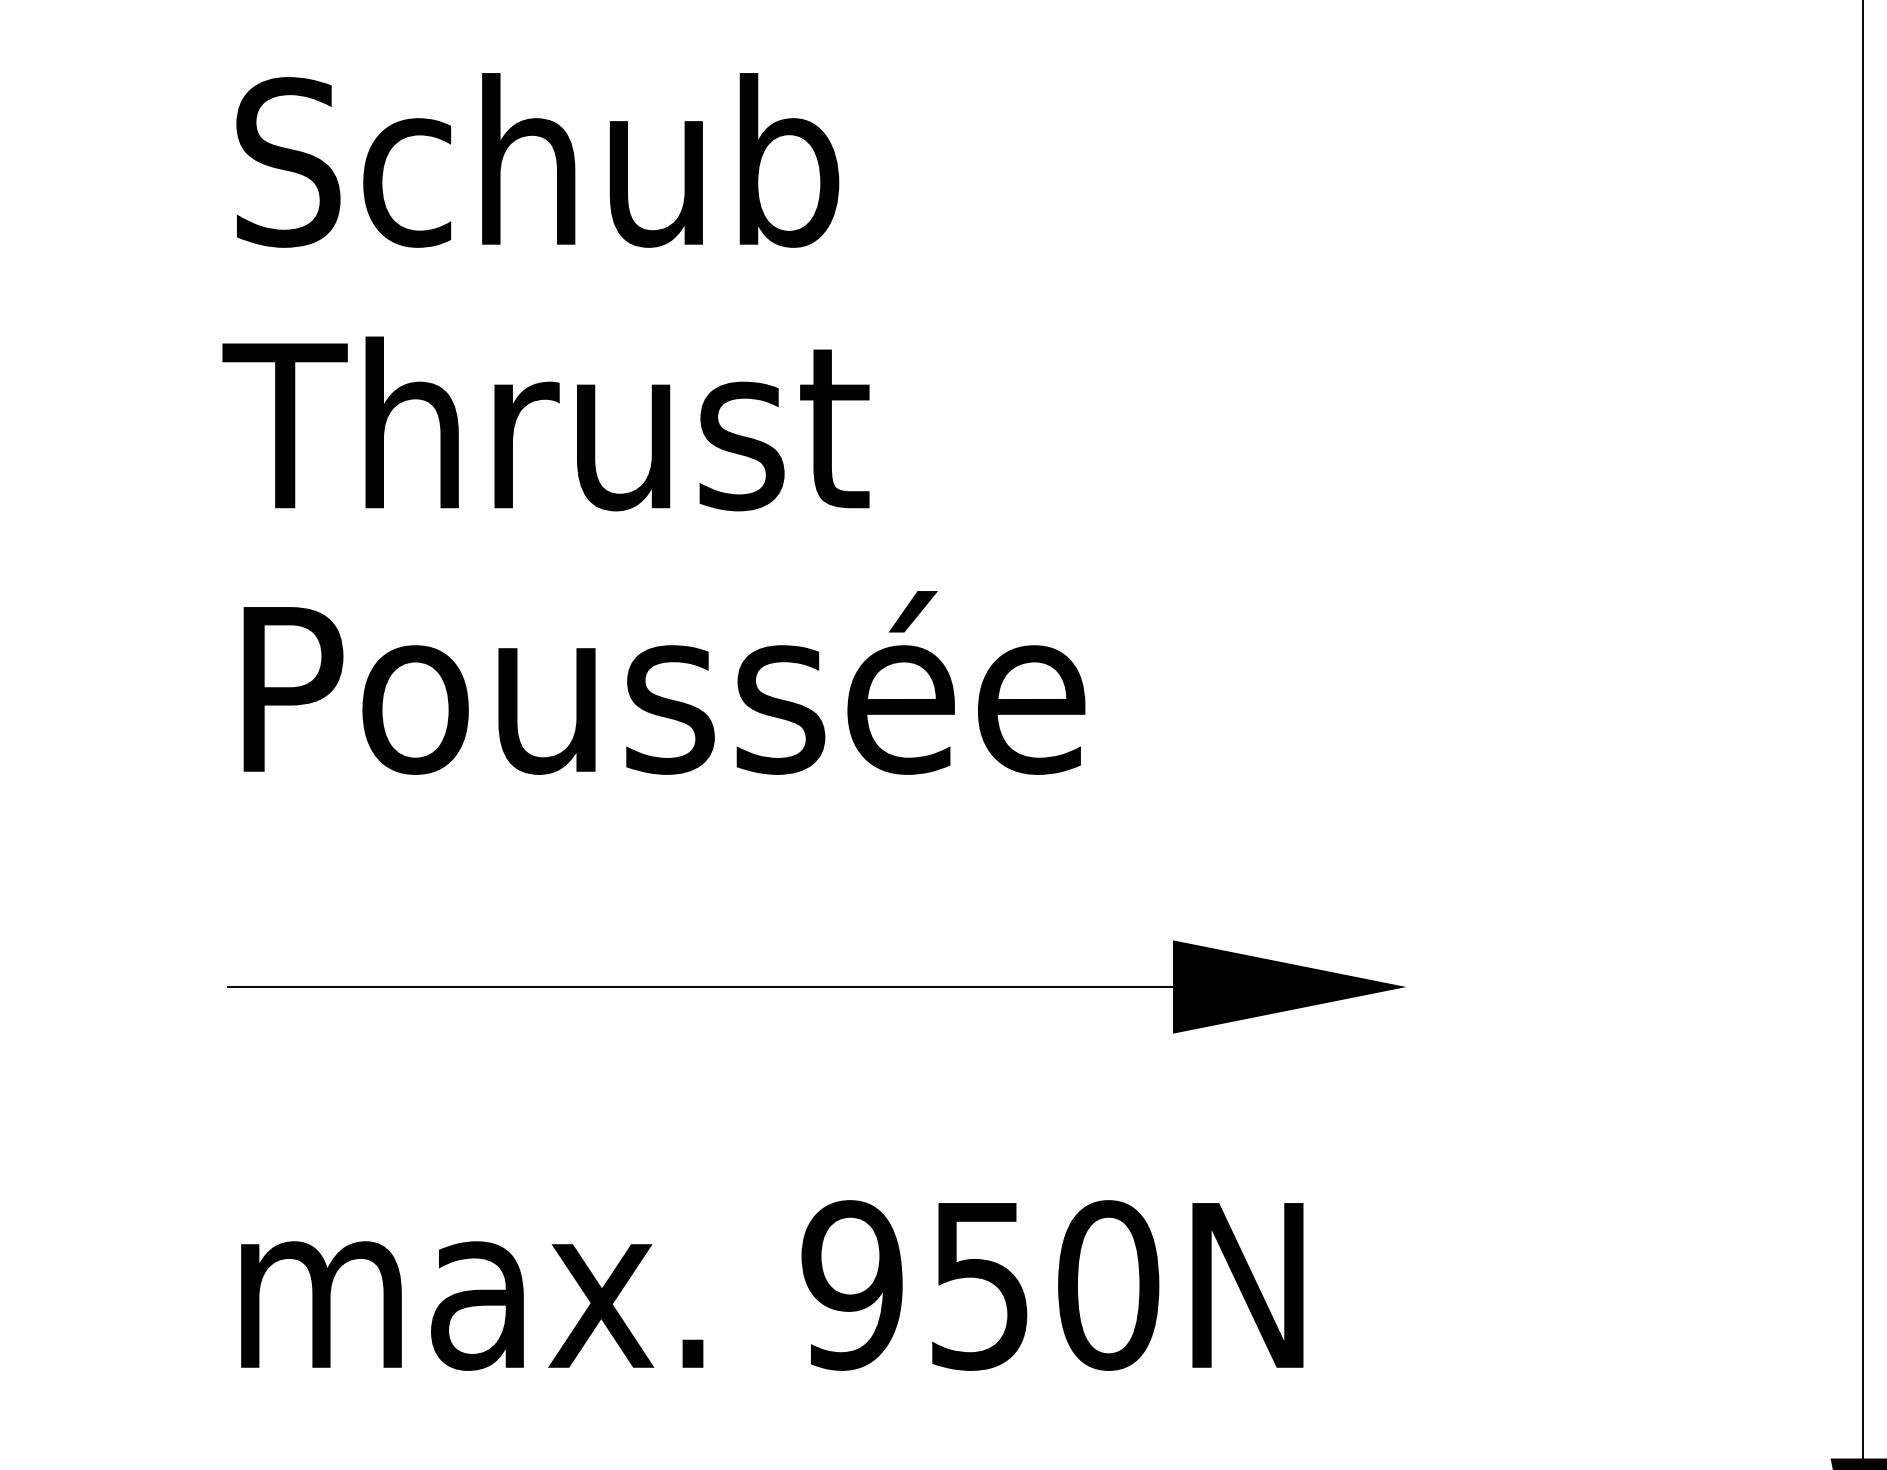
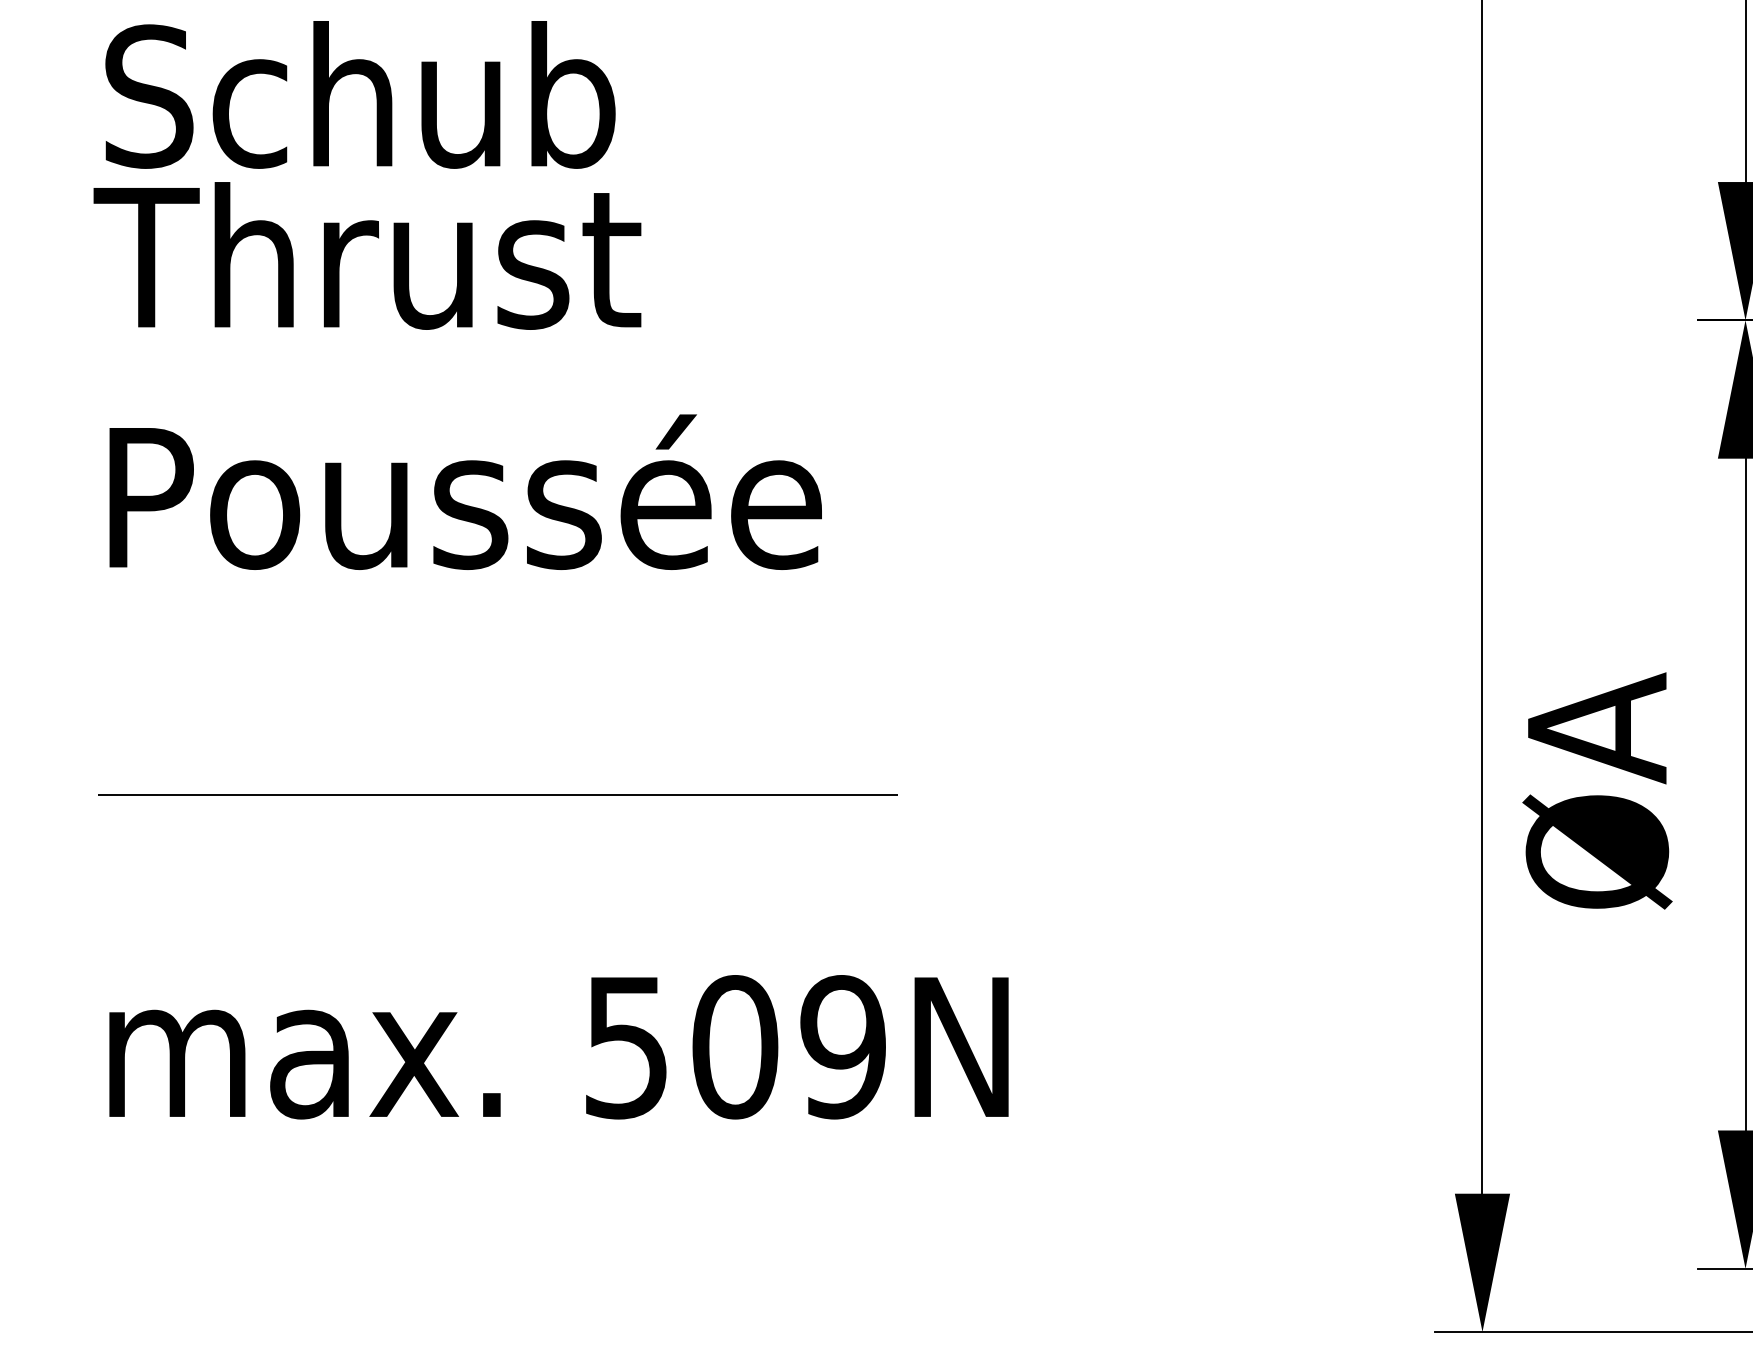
text: (546, 423) -> (367, 255), moved
text: (664, 682) -> (465, 491), moved
fill: (1289, 986) -> (996, 794), removed
text: (979, 1285) -> (734, 1047), 950N -> 509N

